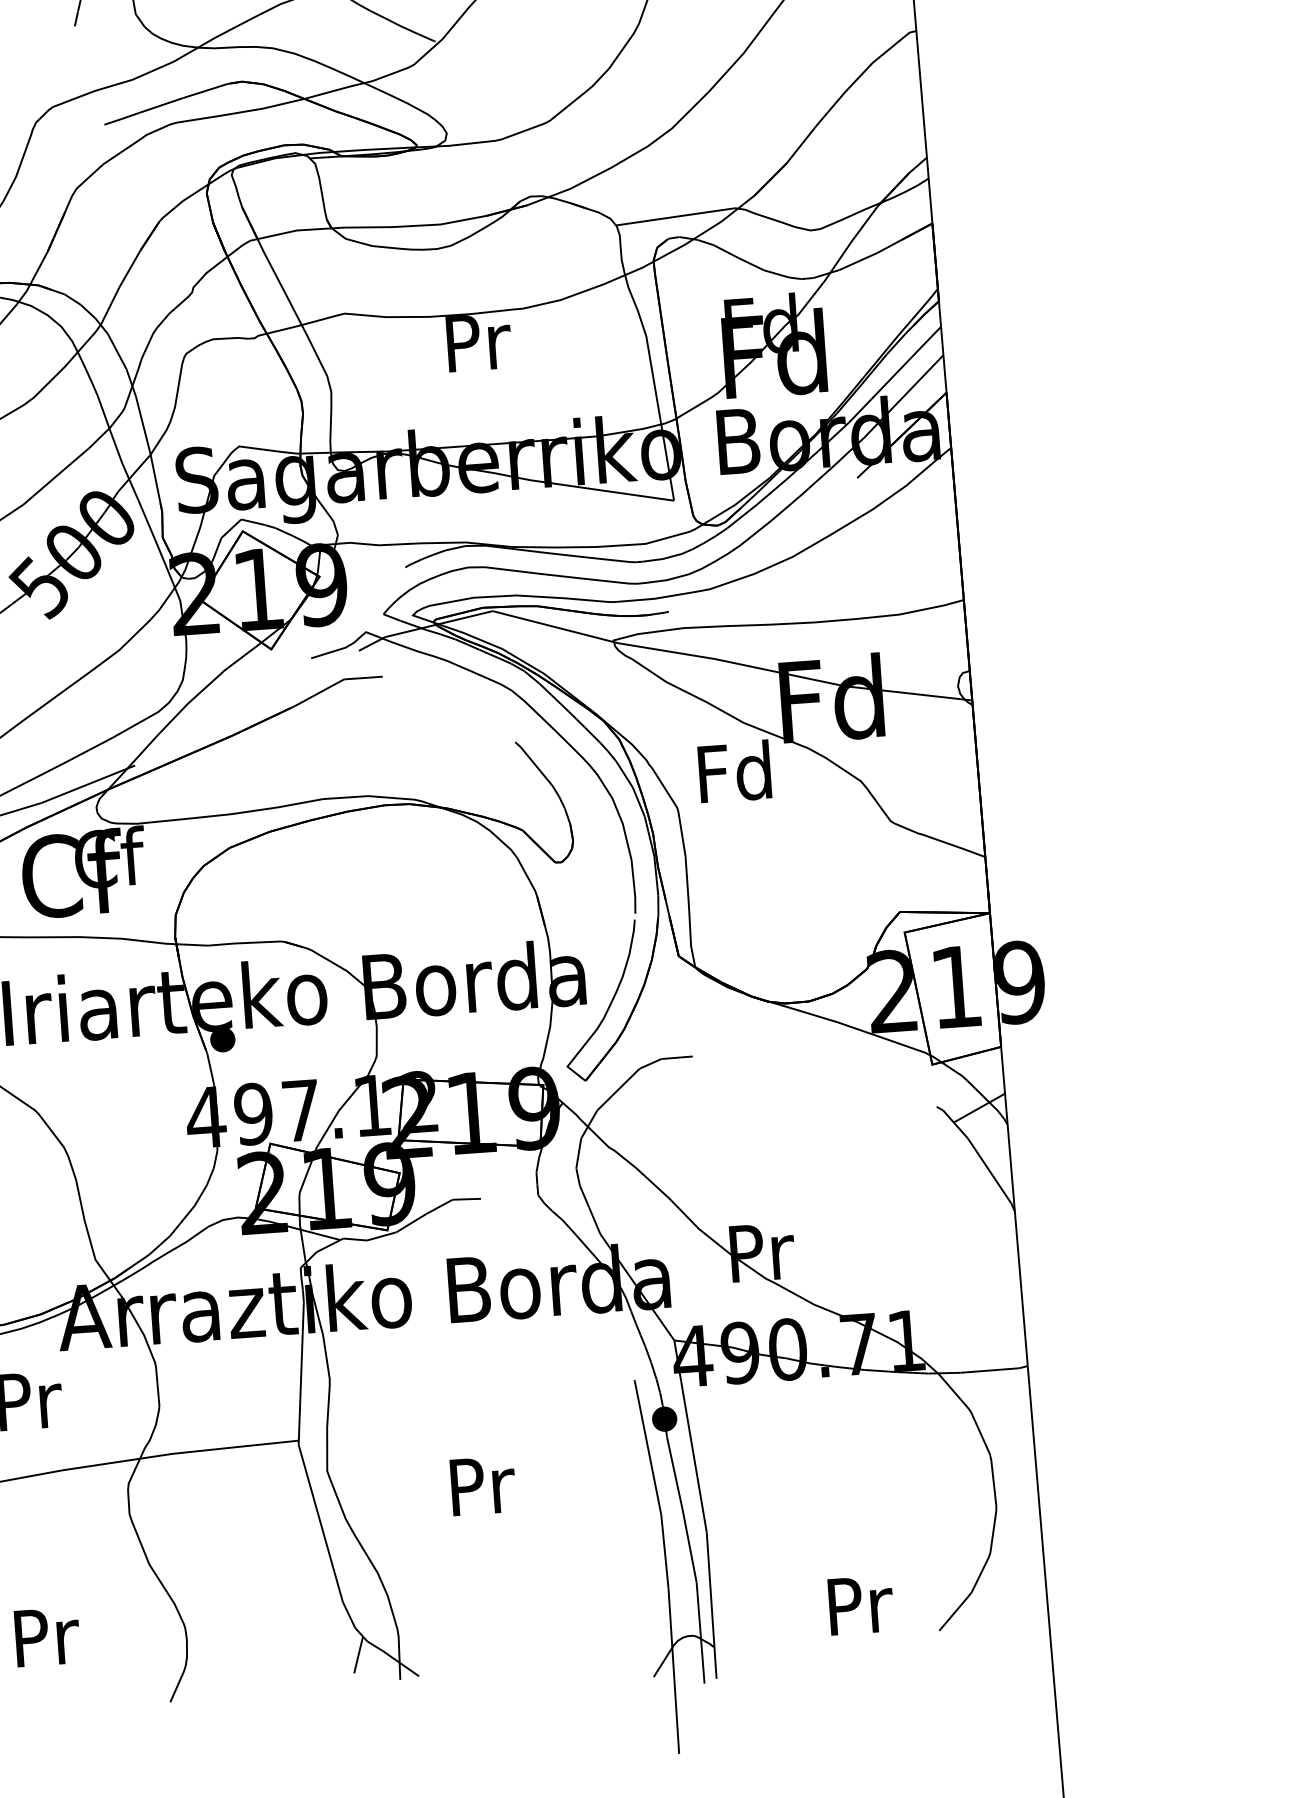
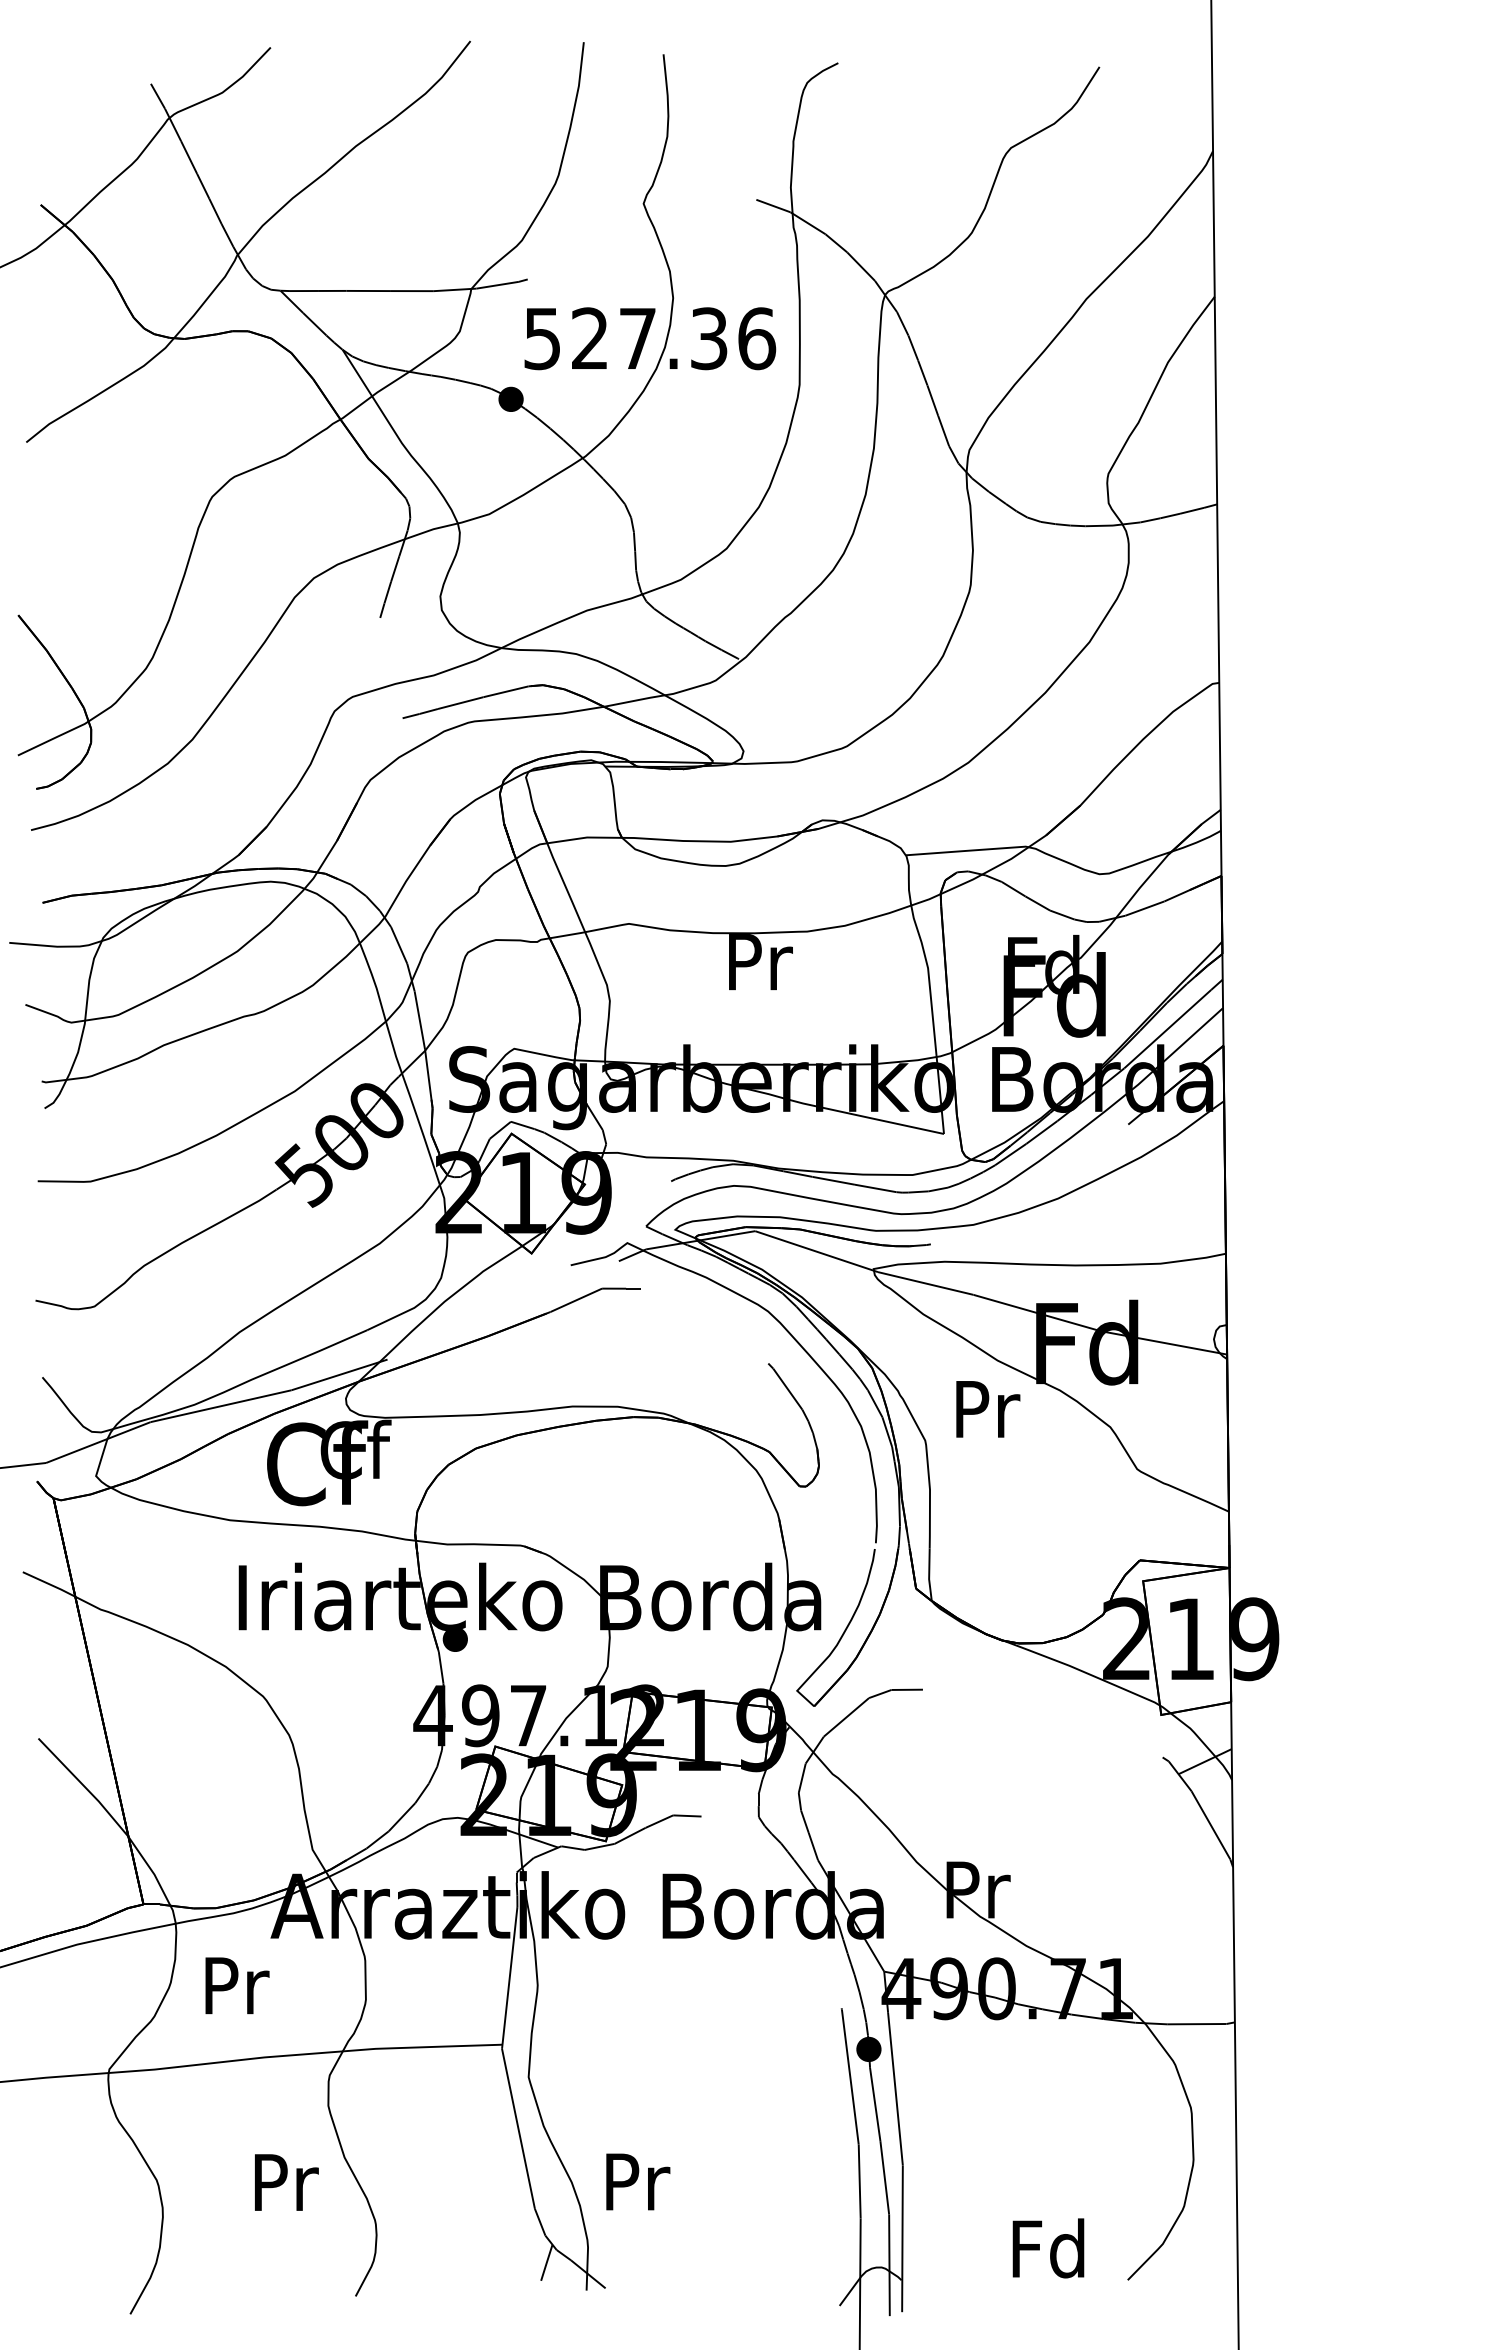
text: (734, 771) -> (984, 1408), Fd -> Pr
text: (483, 1485) -> (638, 2181), moved
text: (858, 1604) -> (1048, 2248), Pr -> Fd
text: (47, 1636) -> (286, 2182), moved

